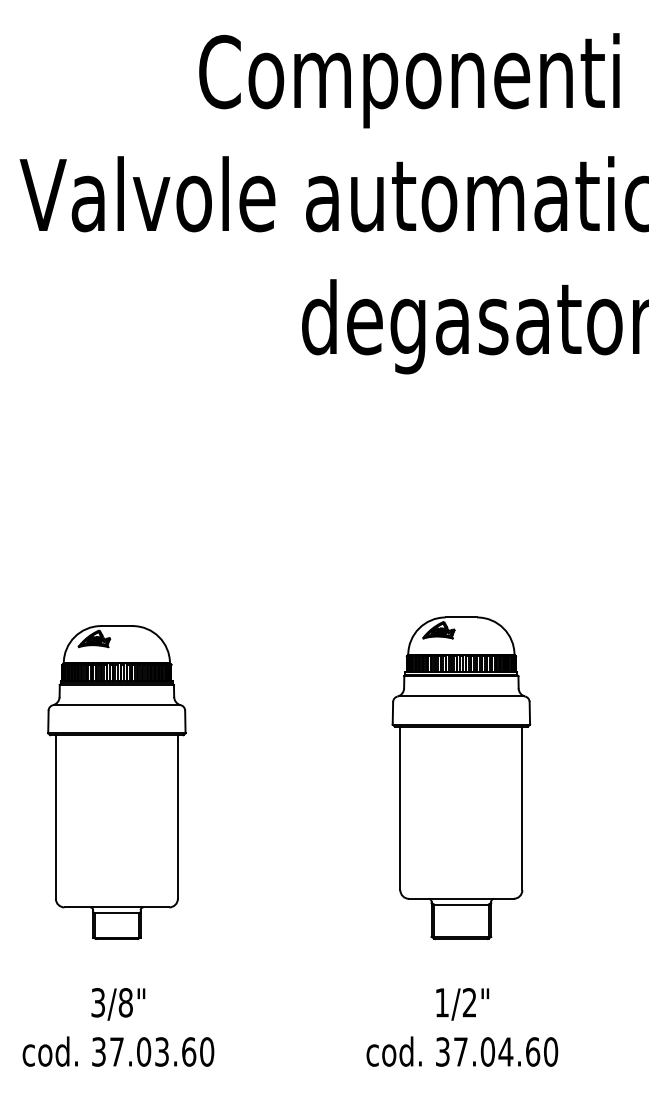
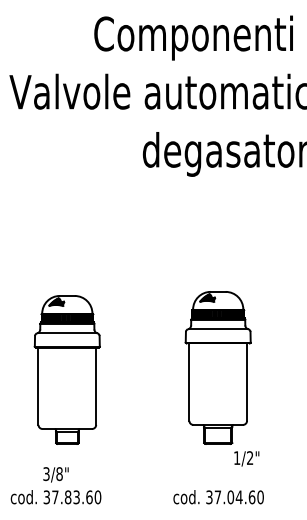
part: (115, 781) -> (66, 369), moved
text: (461, 1003) -> (246, 458), moved
text: (142, 1050) -> (67, 496), 37.03.60 -> 37.83.60

